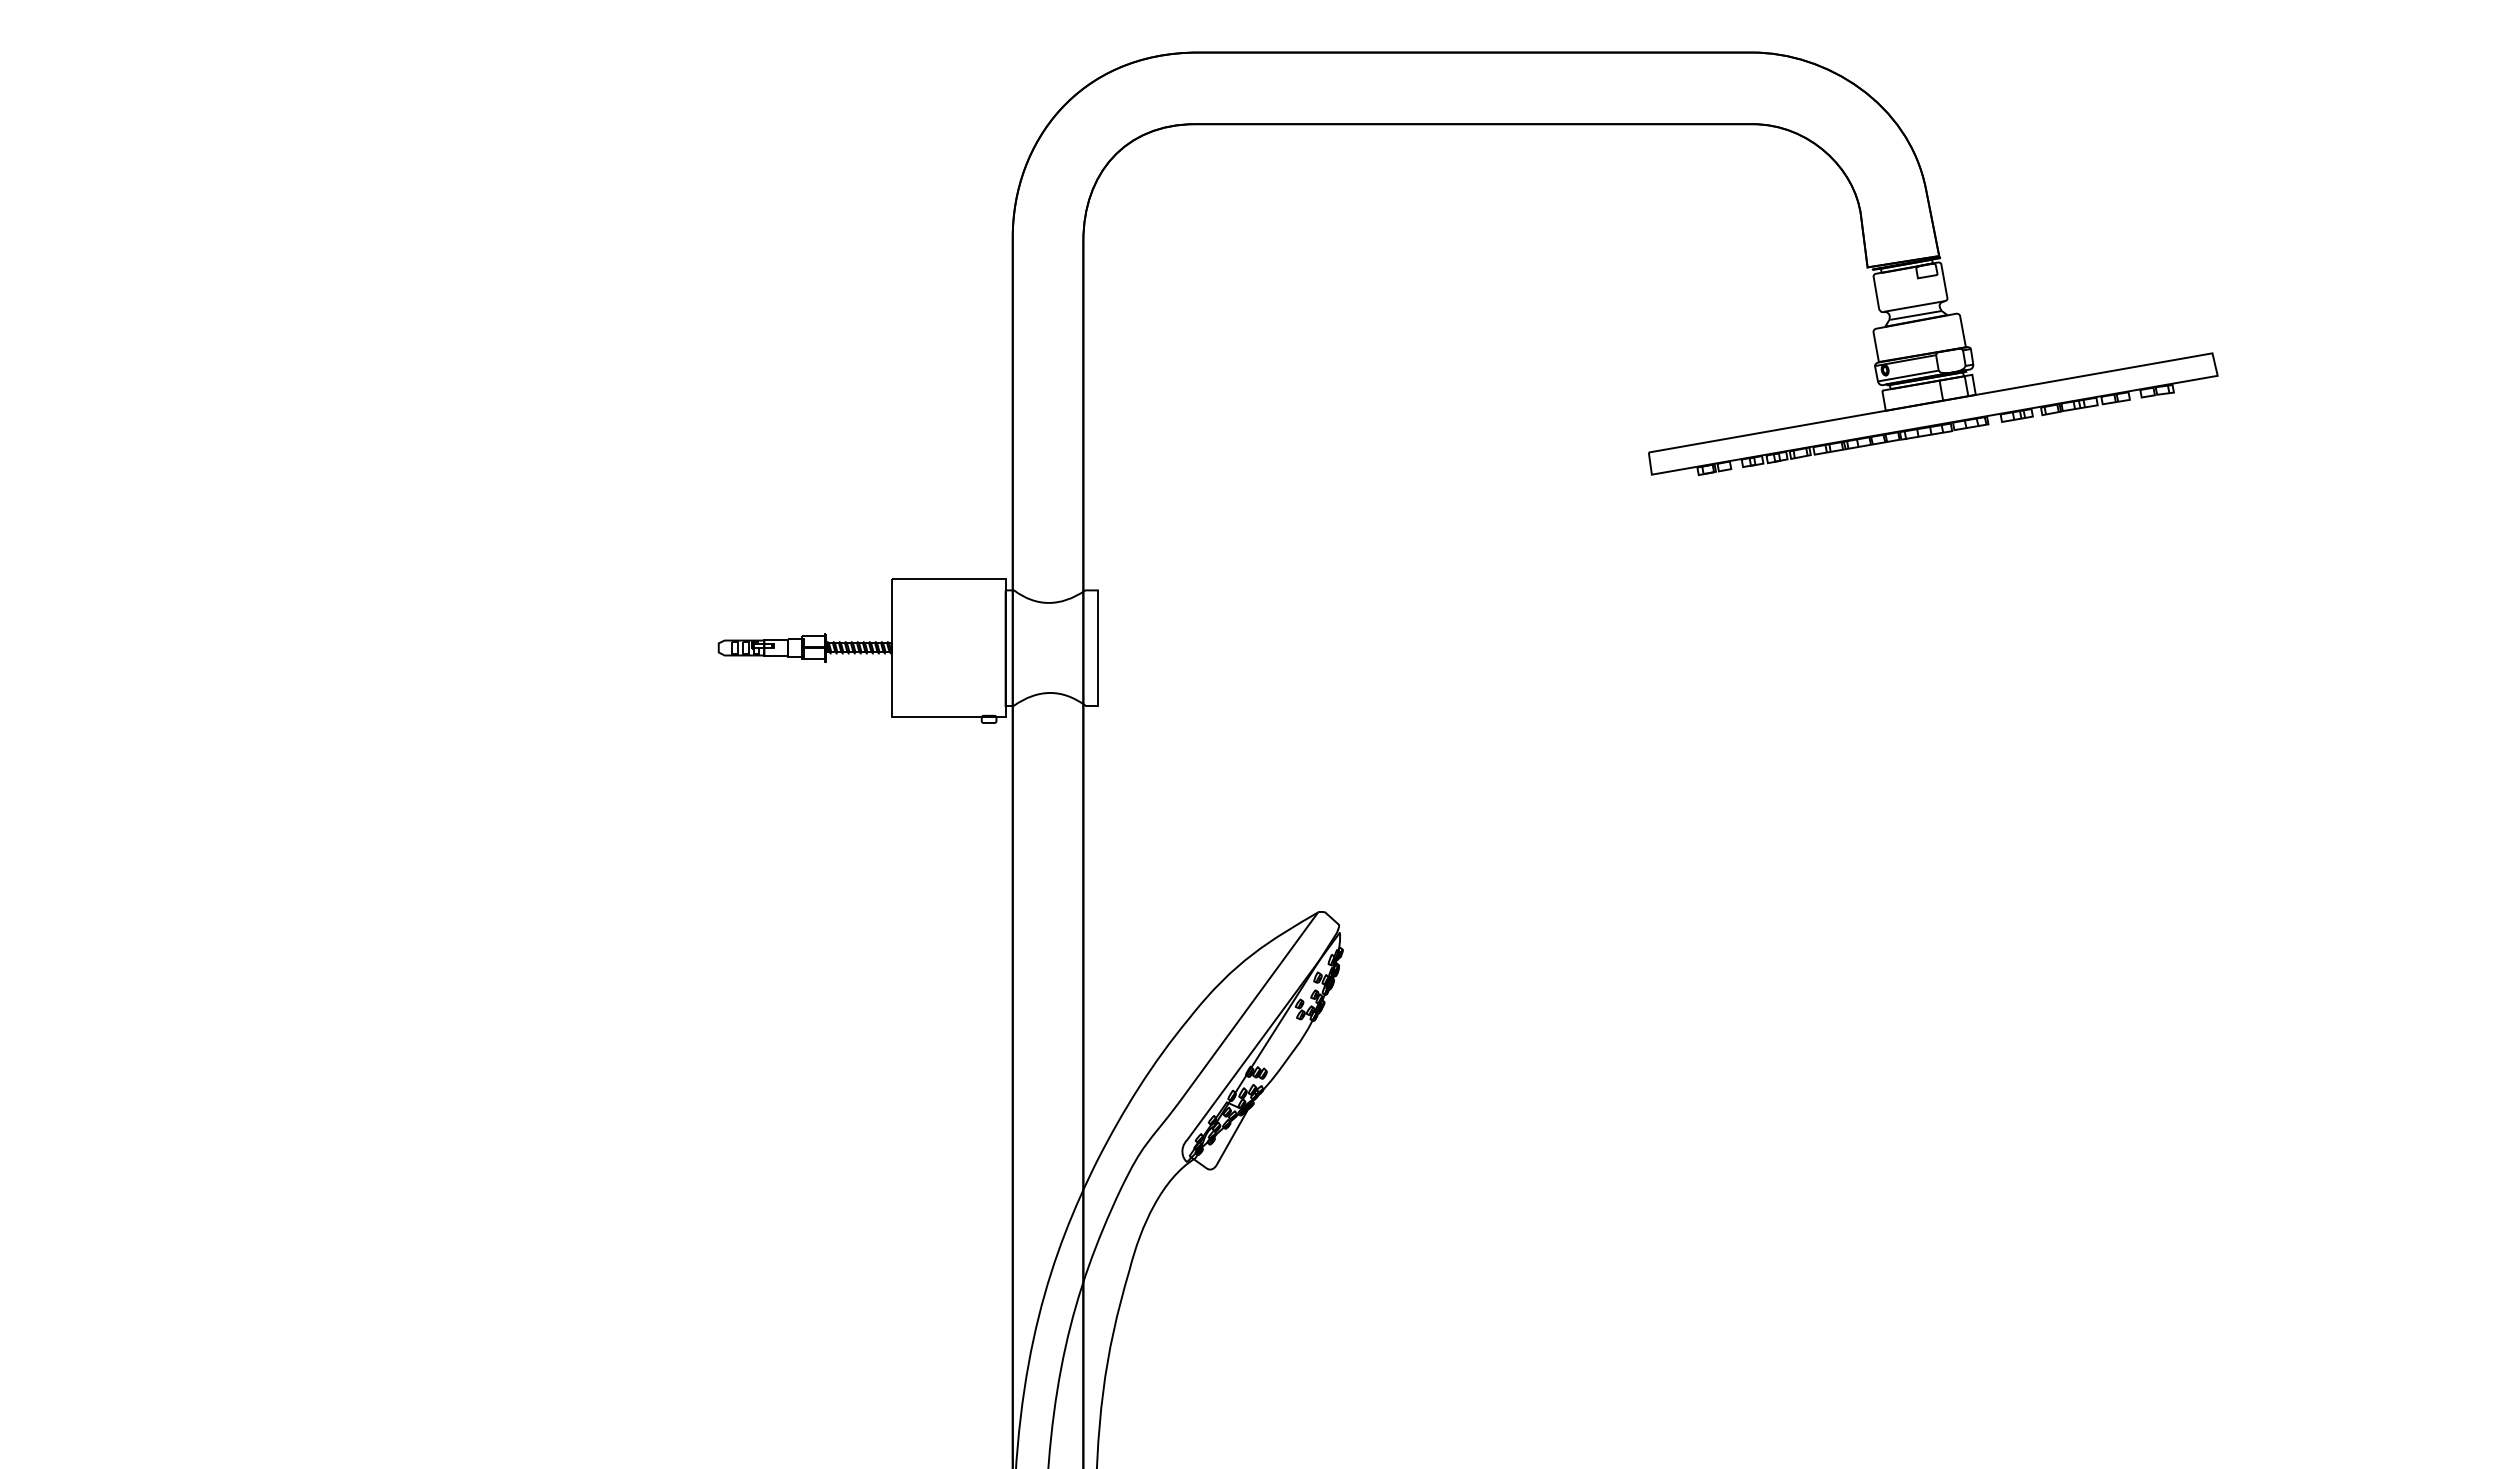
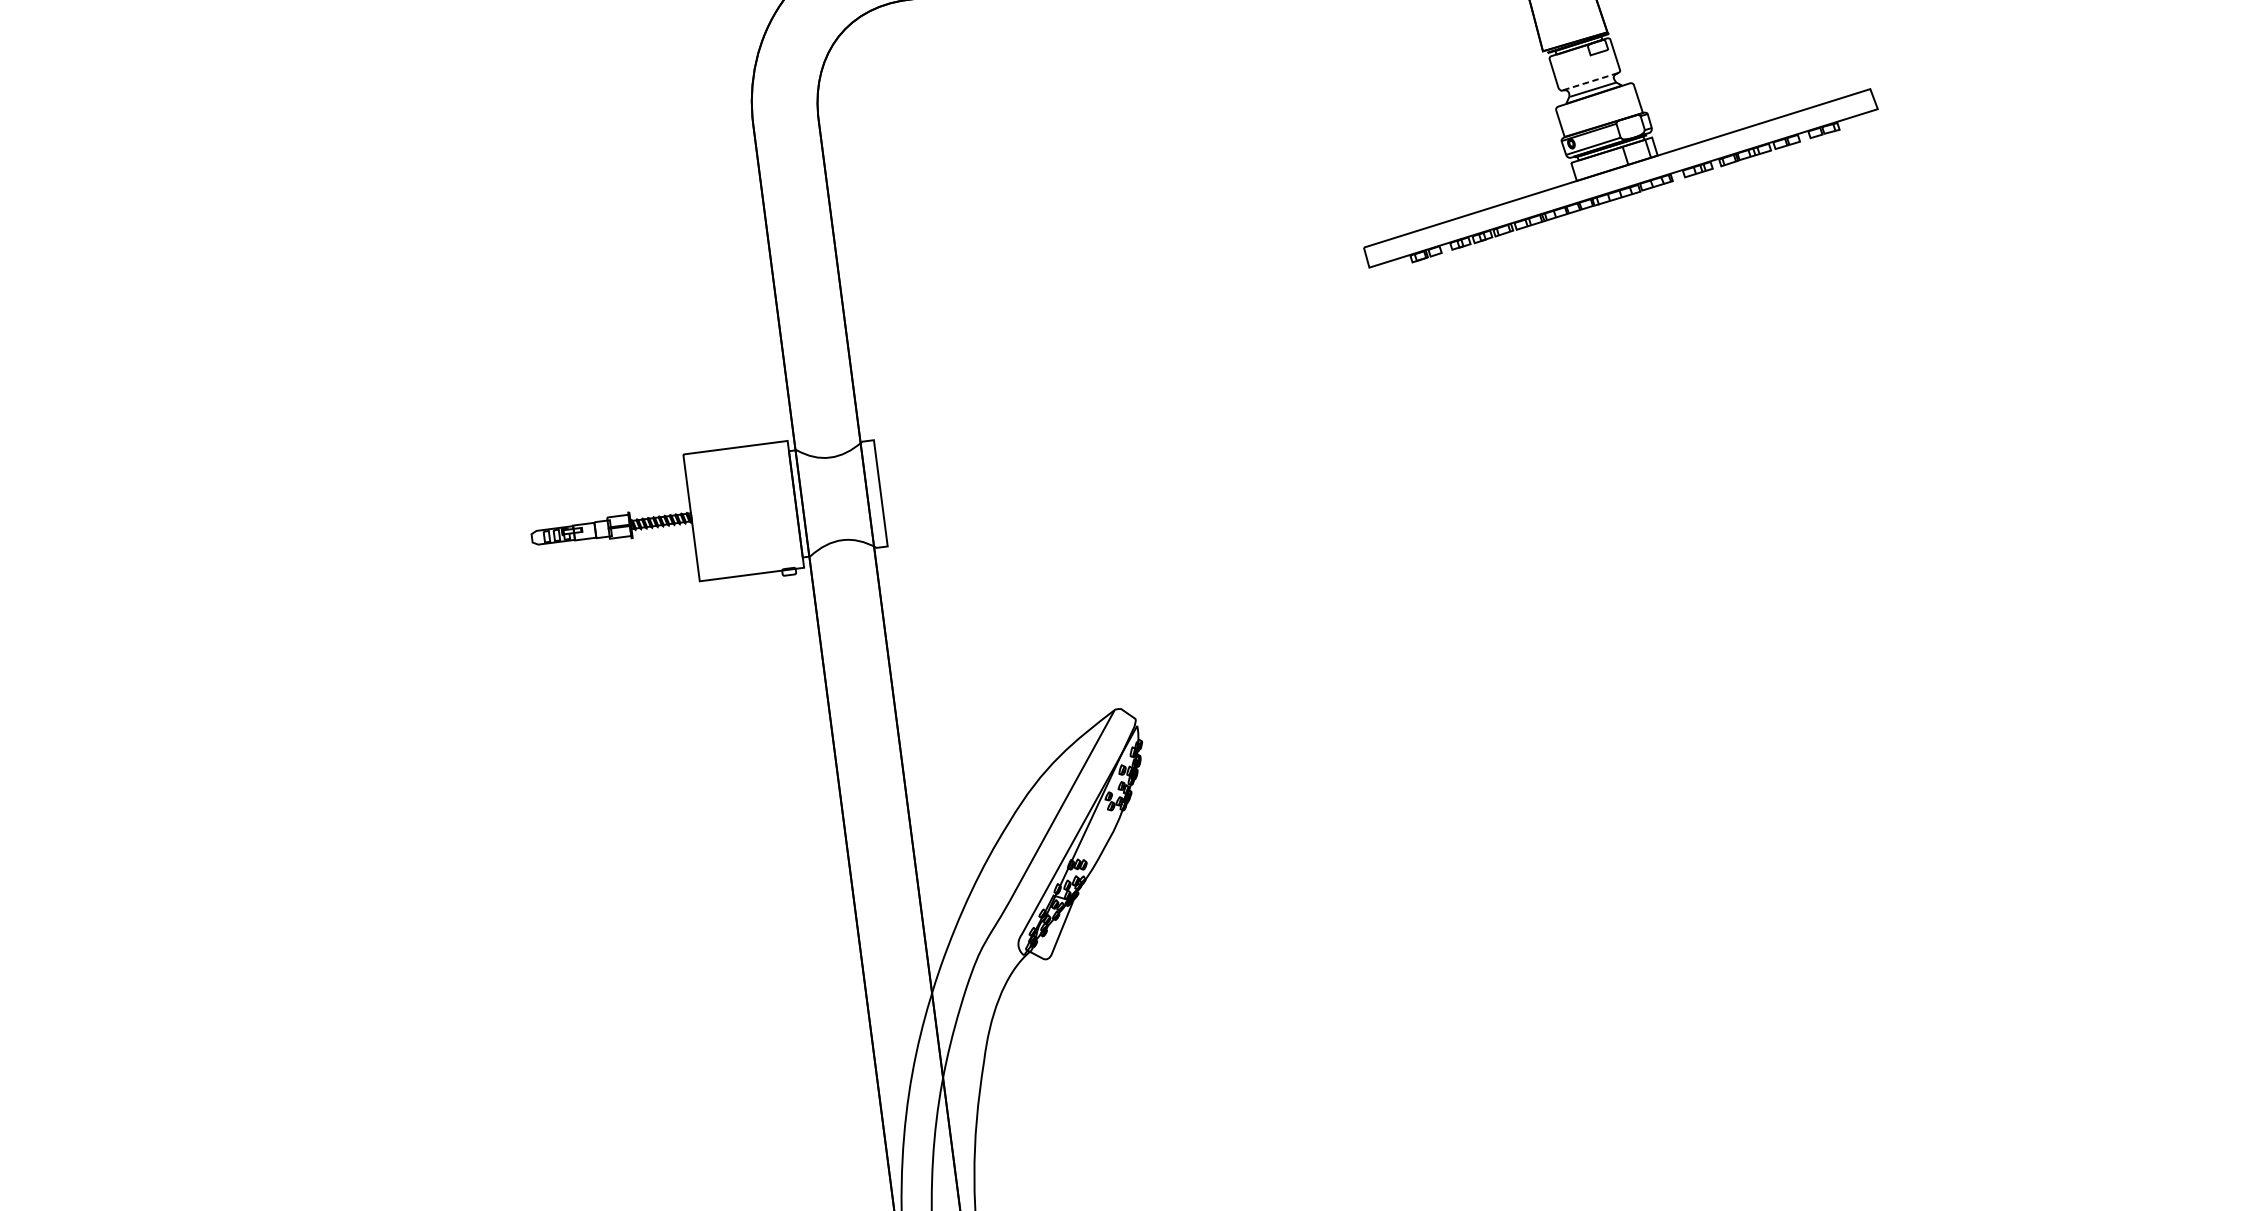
line: (1915, 306) -> (1591, 81), solid -> dashed

